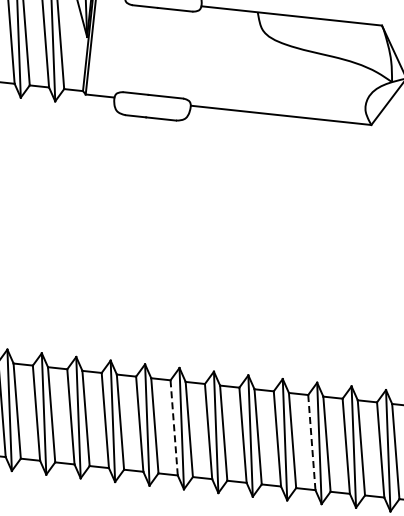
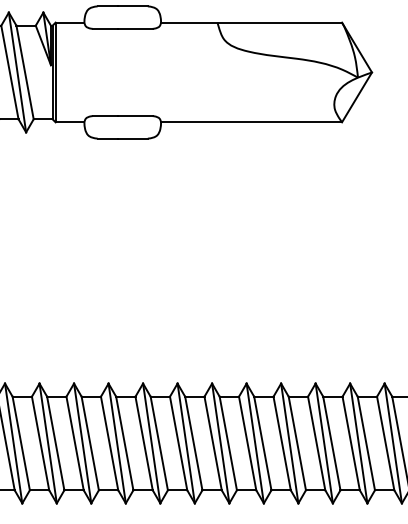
line: (174, 427) -> (178, 443), dashed -> solid
line: (311, 442) -> (316, 443), dashed -> solid

